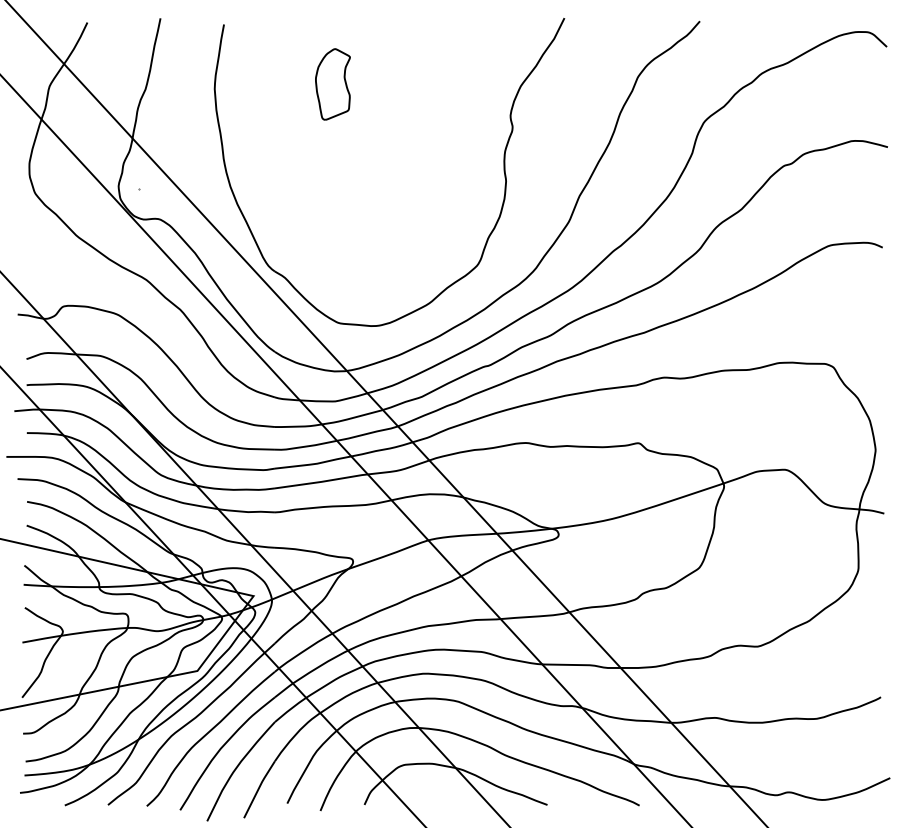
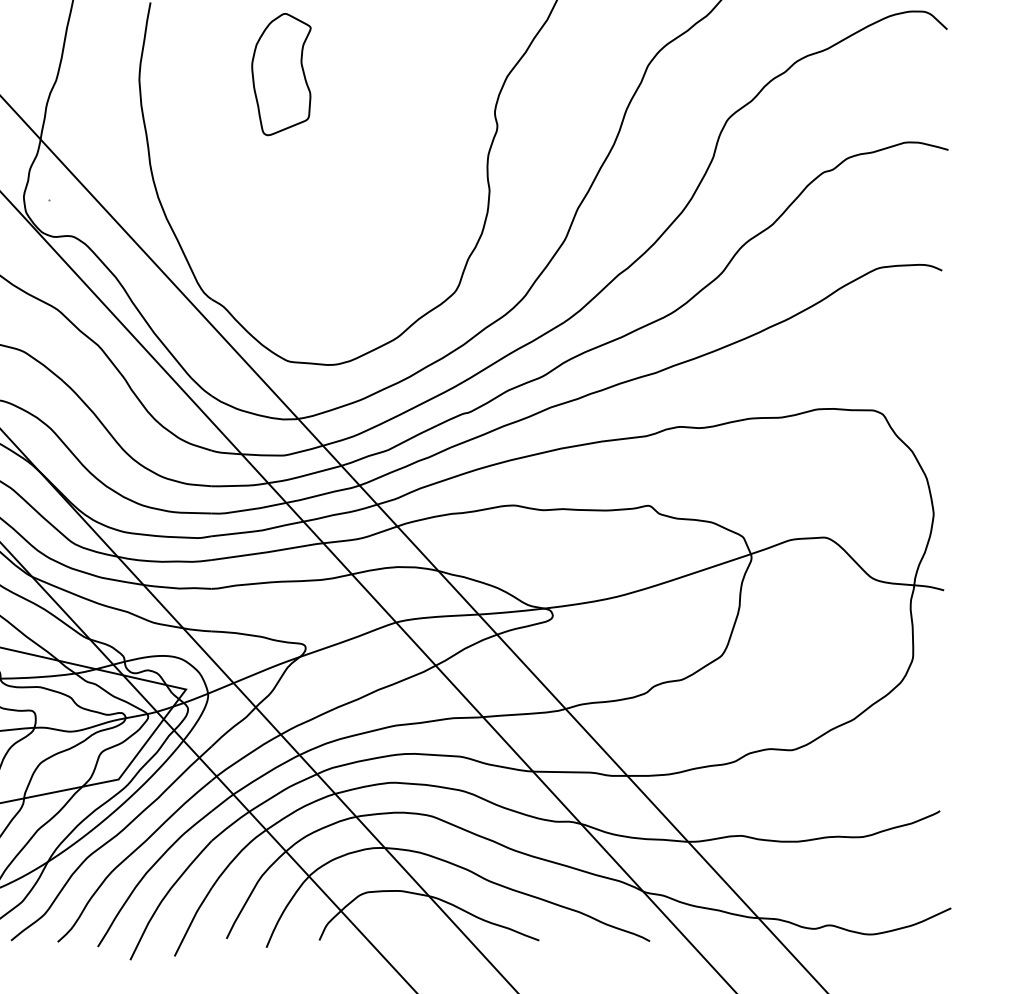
part: (332, 84) -> (280, 74), size x1.43

